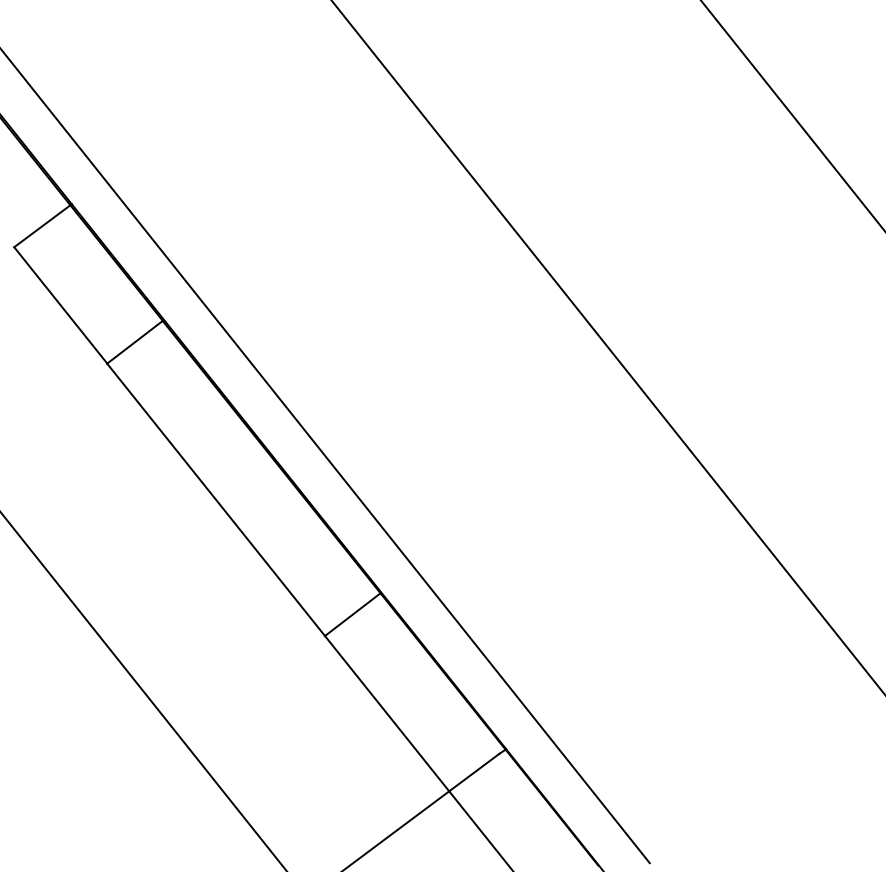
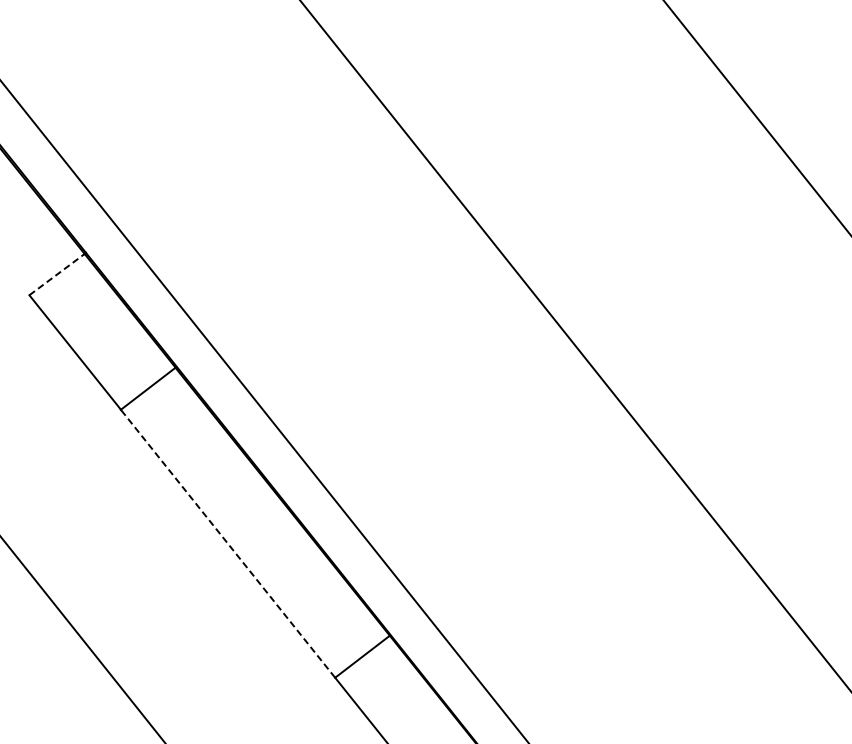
line: (42, 225) -> (57, 273), solid -> dashed
line: (215, 499) -> (227, 543), solid -> dashed

